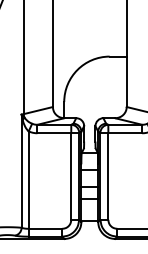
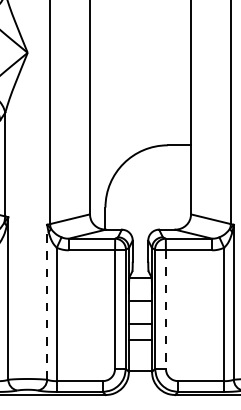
line: (21, 170) -> (47, 301), solid -> dashed
line: (108, 177) -> (165, 310), solid -> dashed

